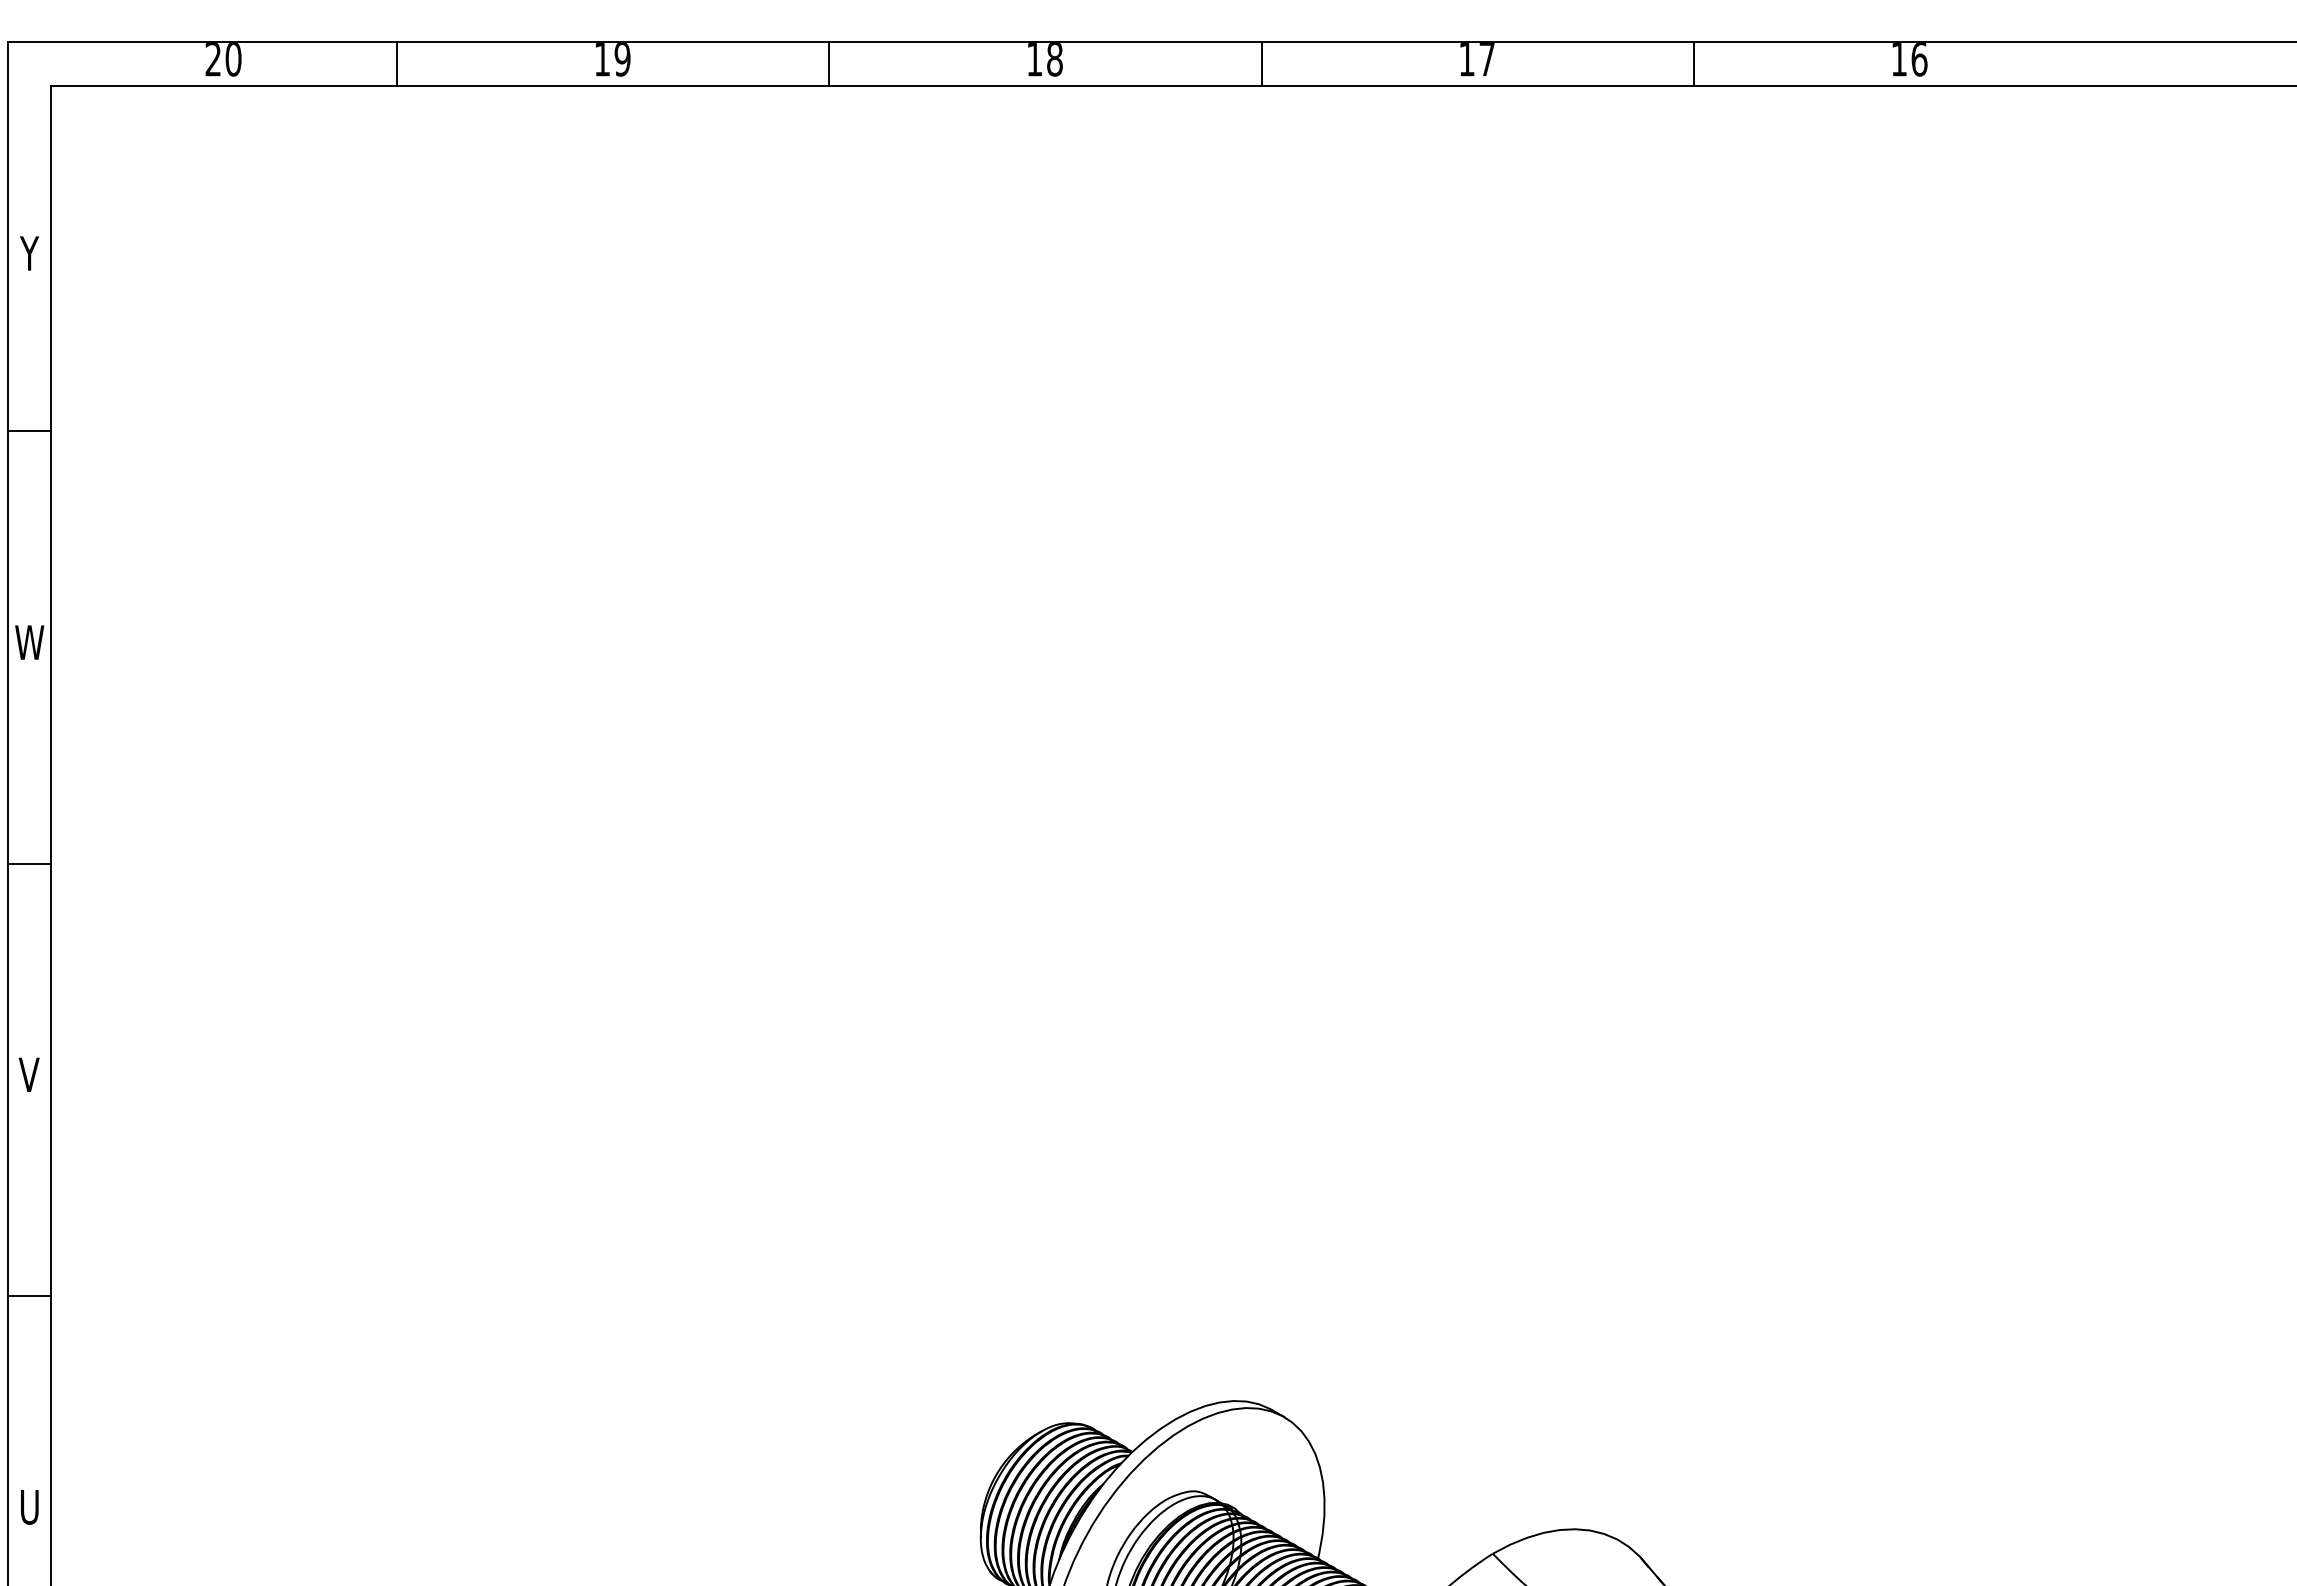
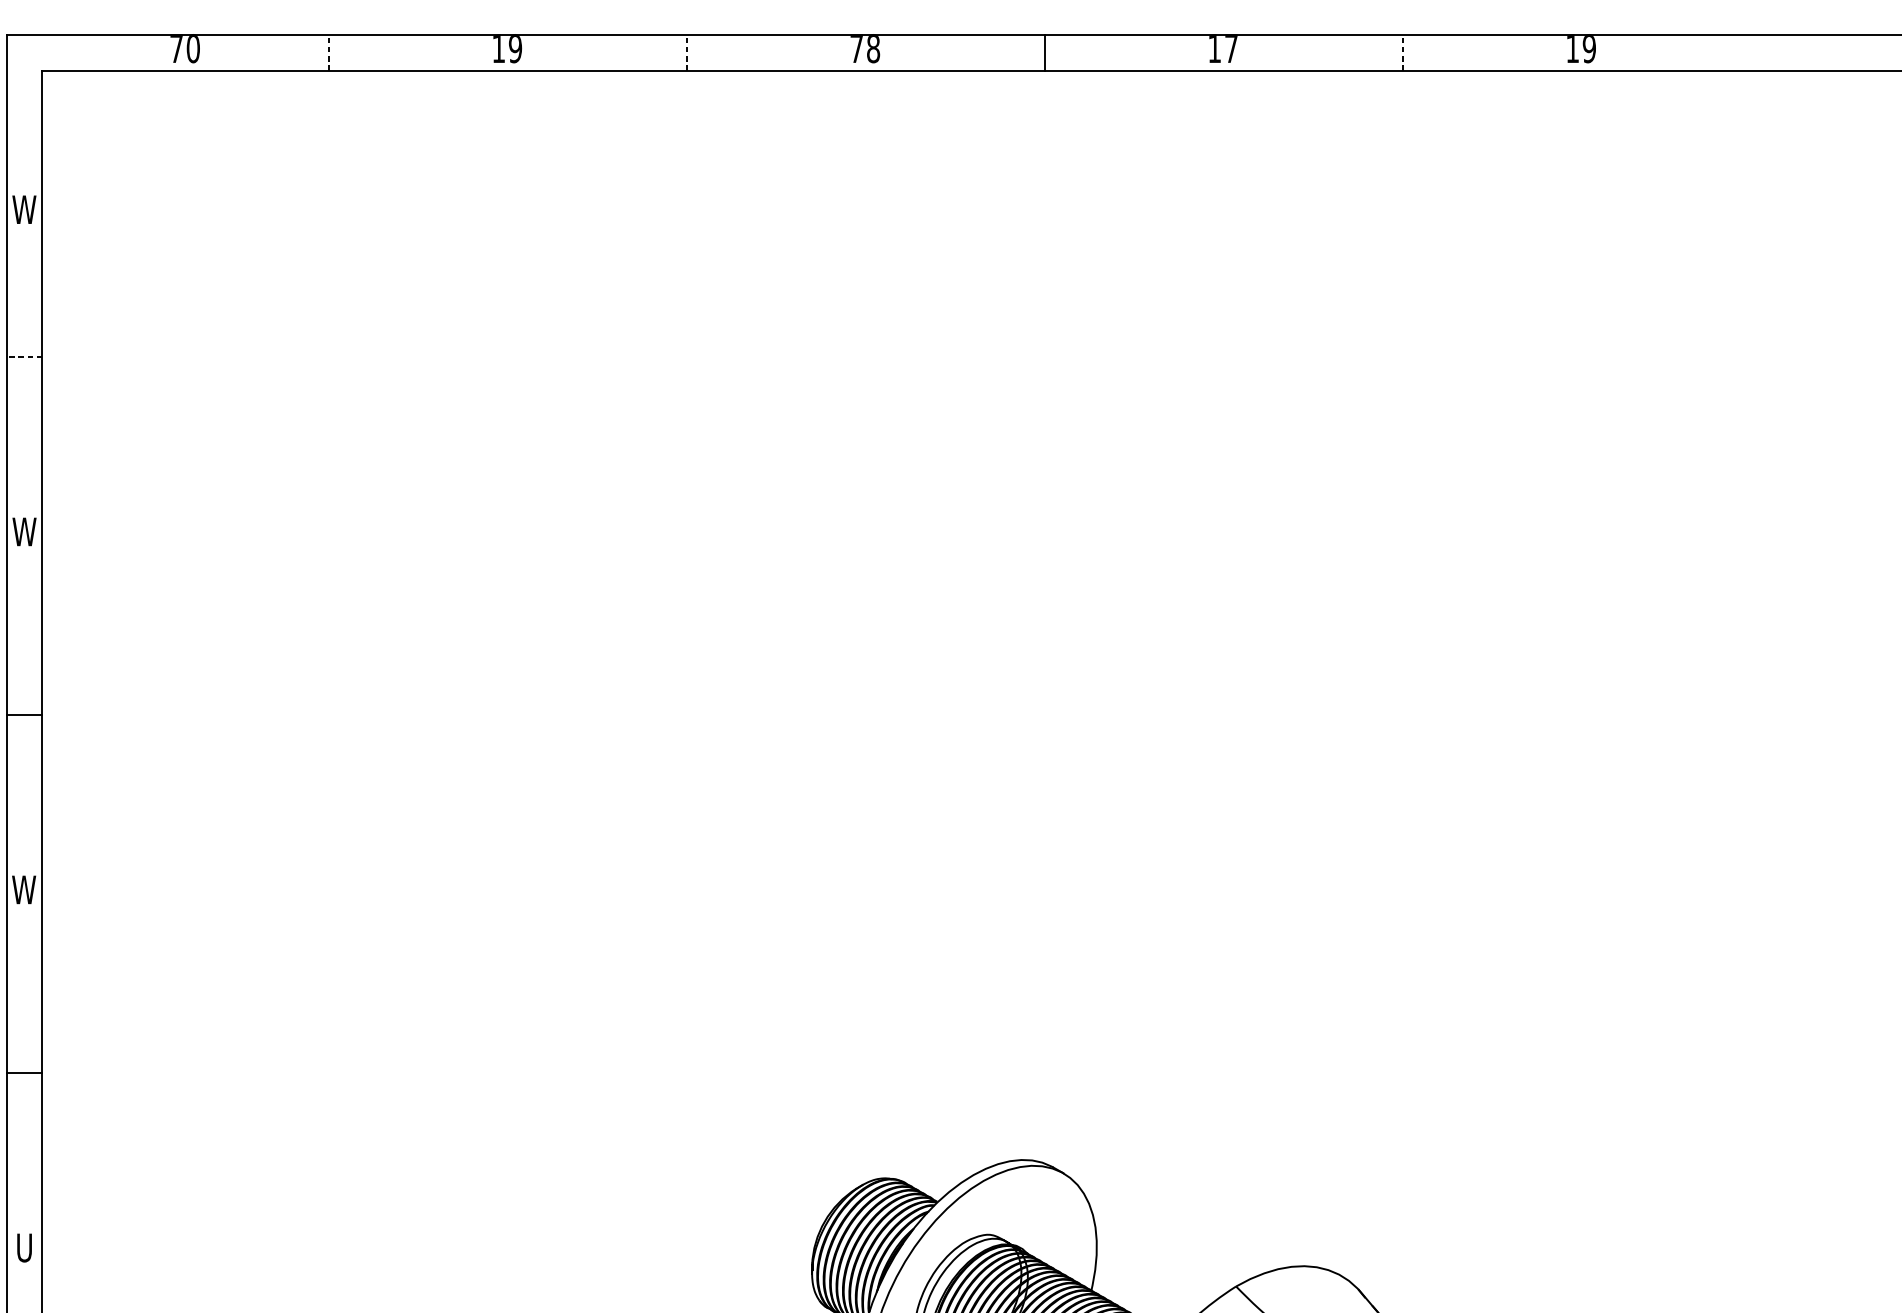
text: (212, 59) -> (175, 49), 20 -> 70
text: (1034, 59) -> (856, 49), 18 -> 78
text: (1919, 59) -> (1589, 49), 16 -> 19
line: (397, 63) -> (329, 52), solid -> dashed
line: (829, 63) -> (686, 52), solid -> dashed
line: (1694, 63) -> (1403, 52), solid -> dashed
text: (29, 253) -> (24, 209), Y -> W
line: (29, 431) -> (24, 357), solid -> dashed
text: (28, 1074) -> (23, 889), V -> W

